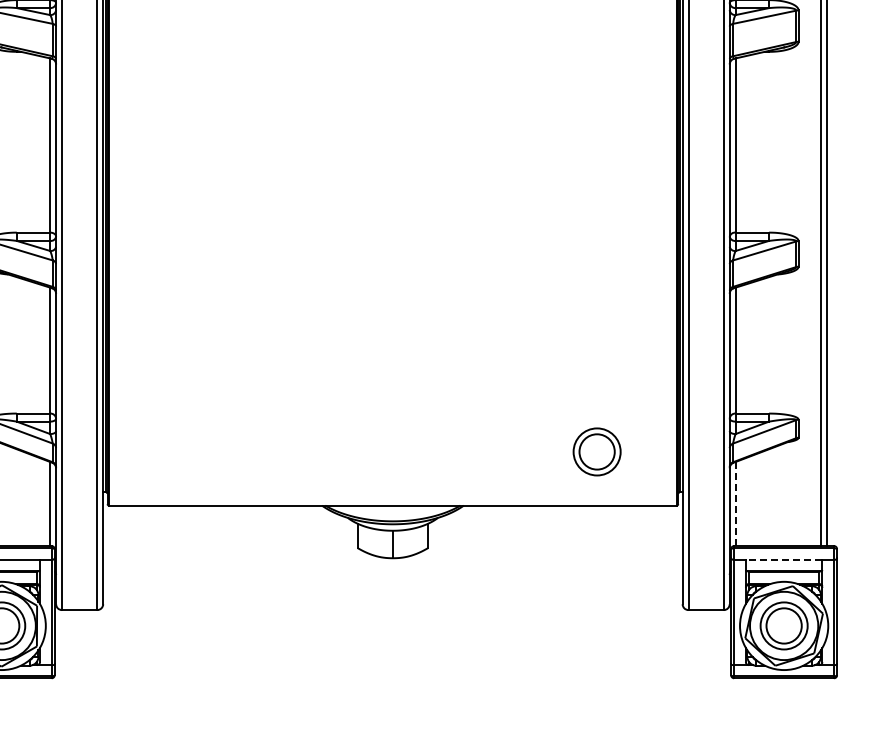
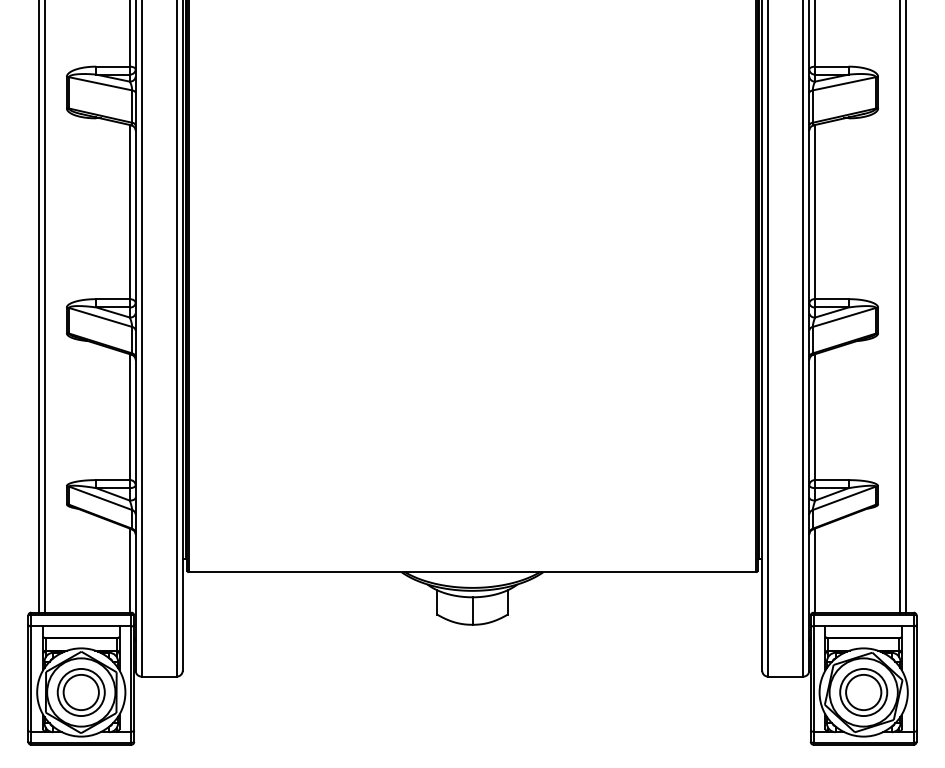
part: (596, 451) -> (676, 518), removed
line: (735, 504) -> (815, 571), dashed -> solid
line: (783, 559) -> (863, 626), dashed -> solid

